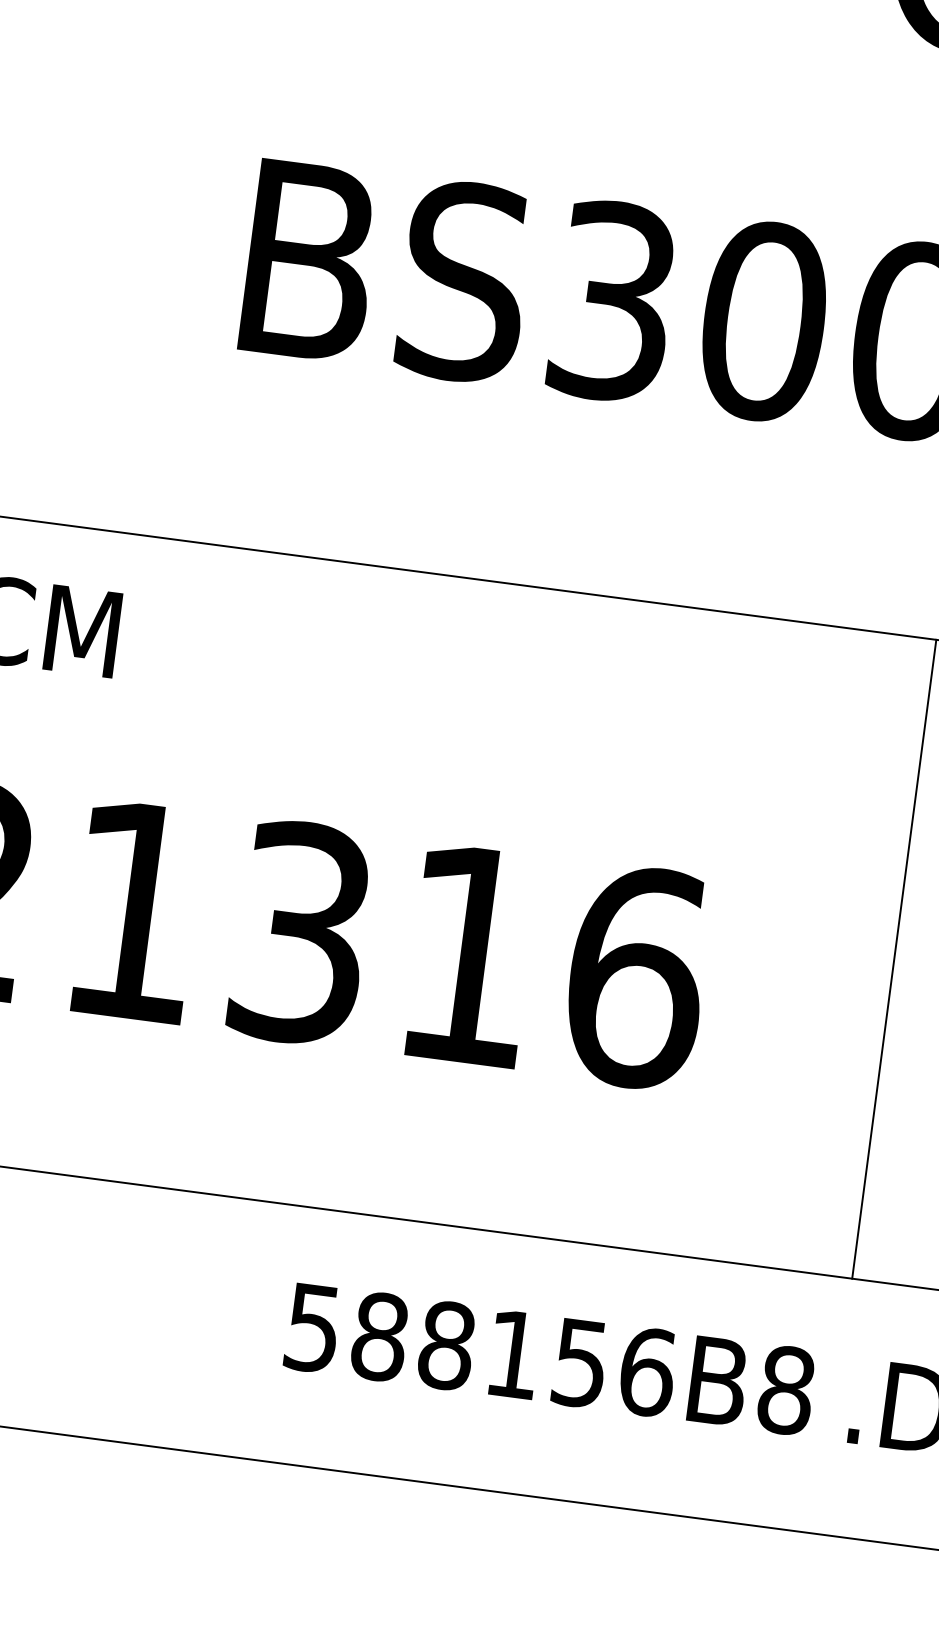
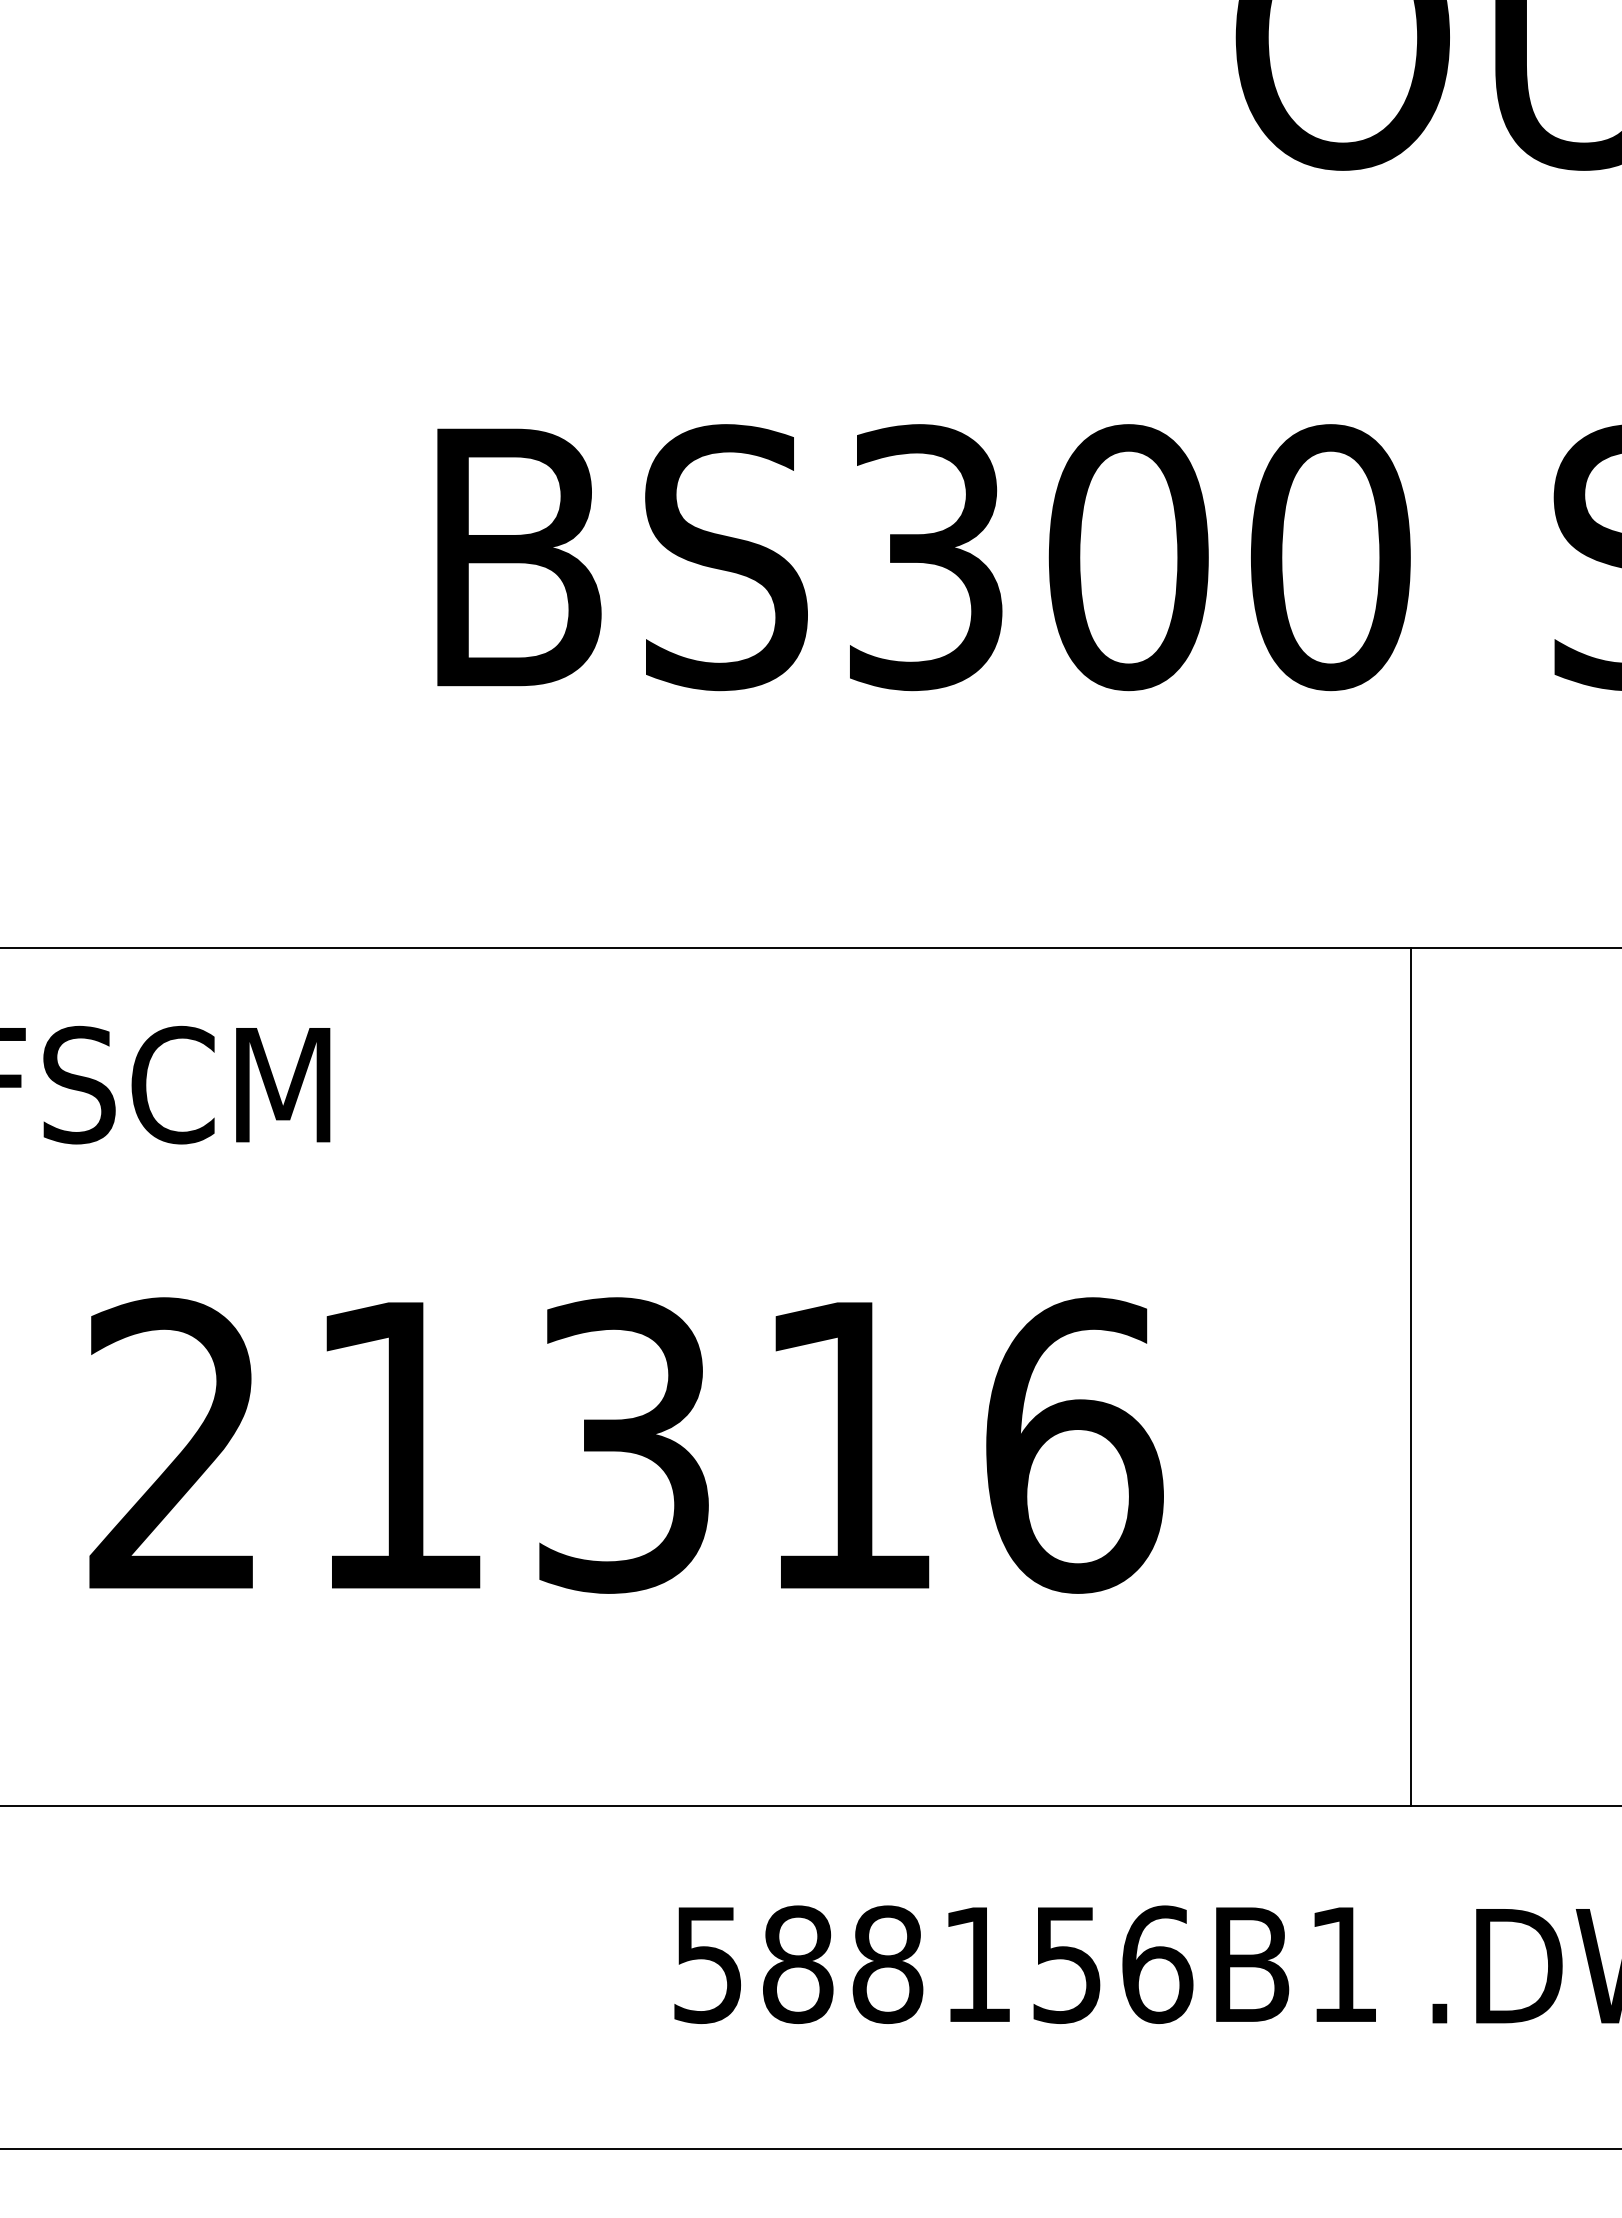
text: (786, 1390) -> (1343, 1964), 588156B8 -> 588156B1

